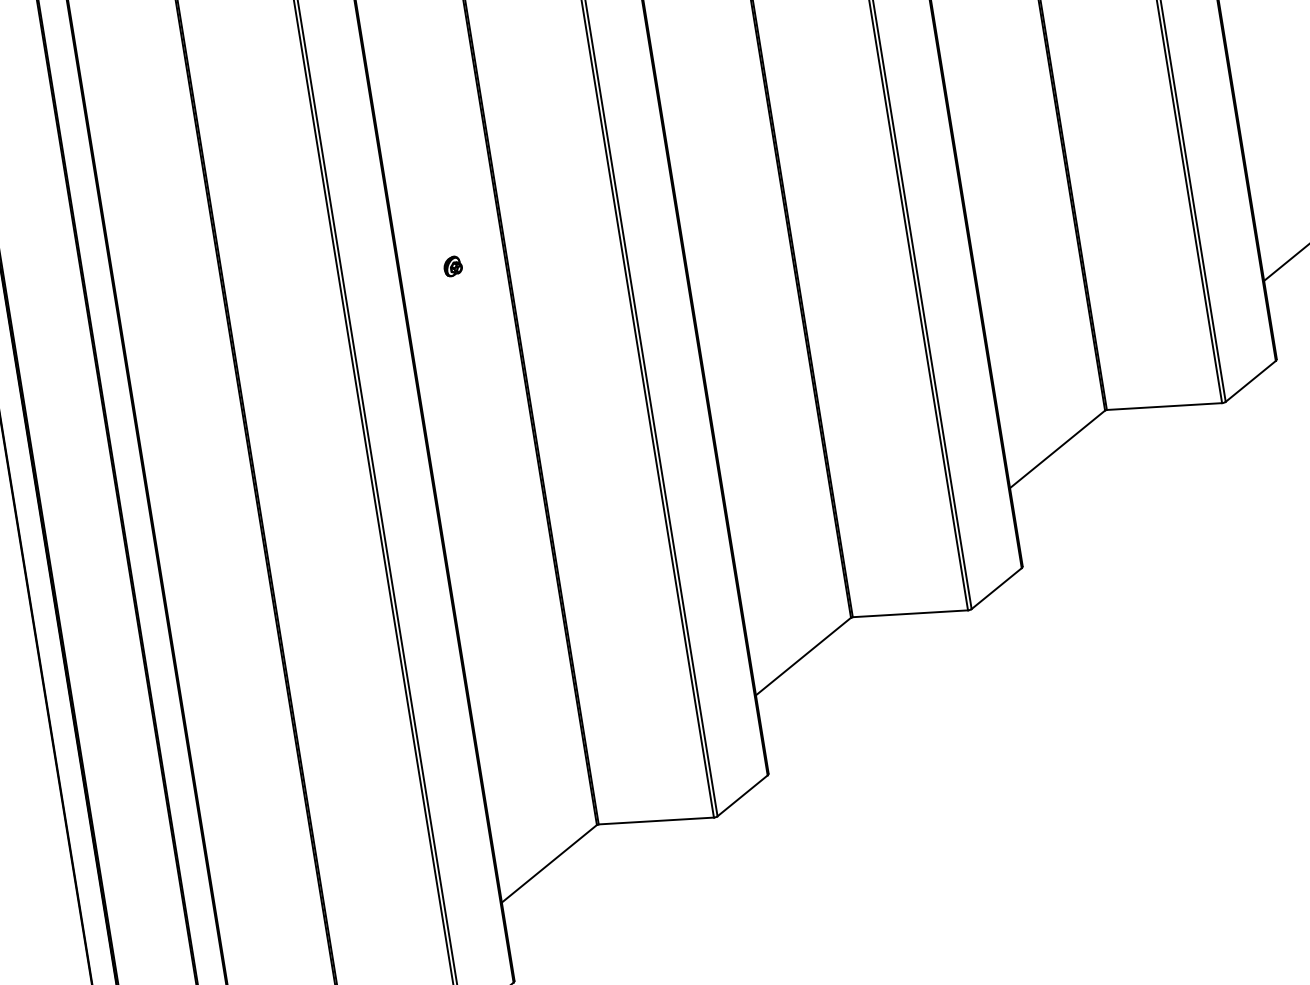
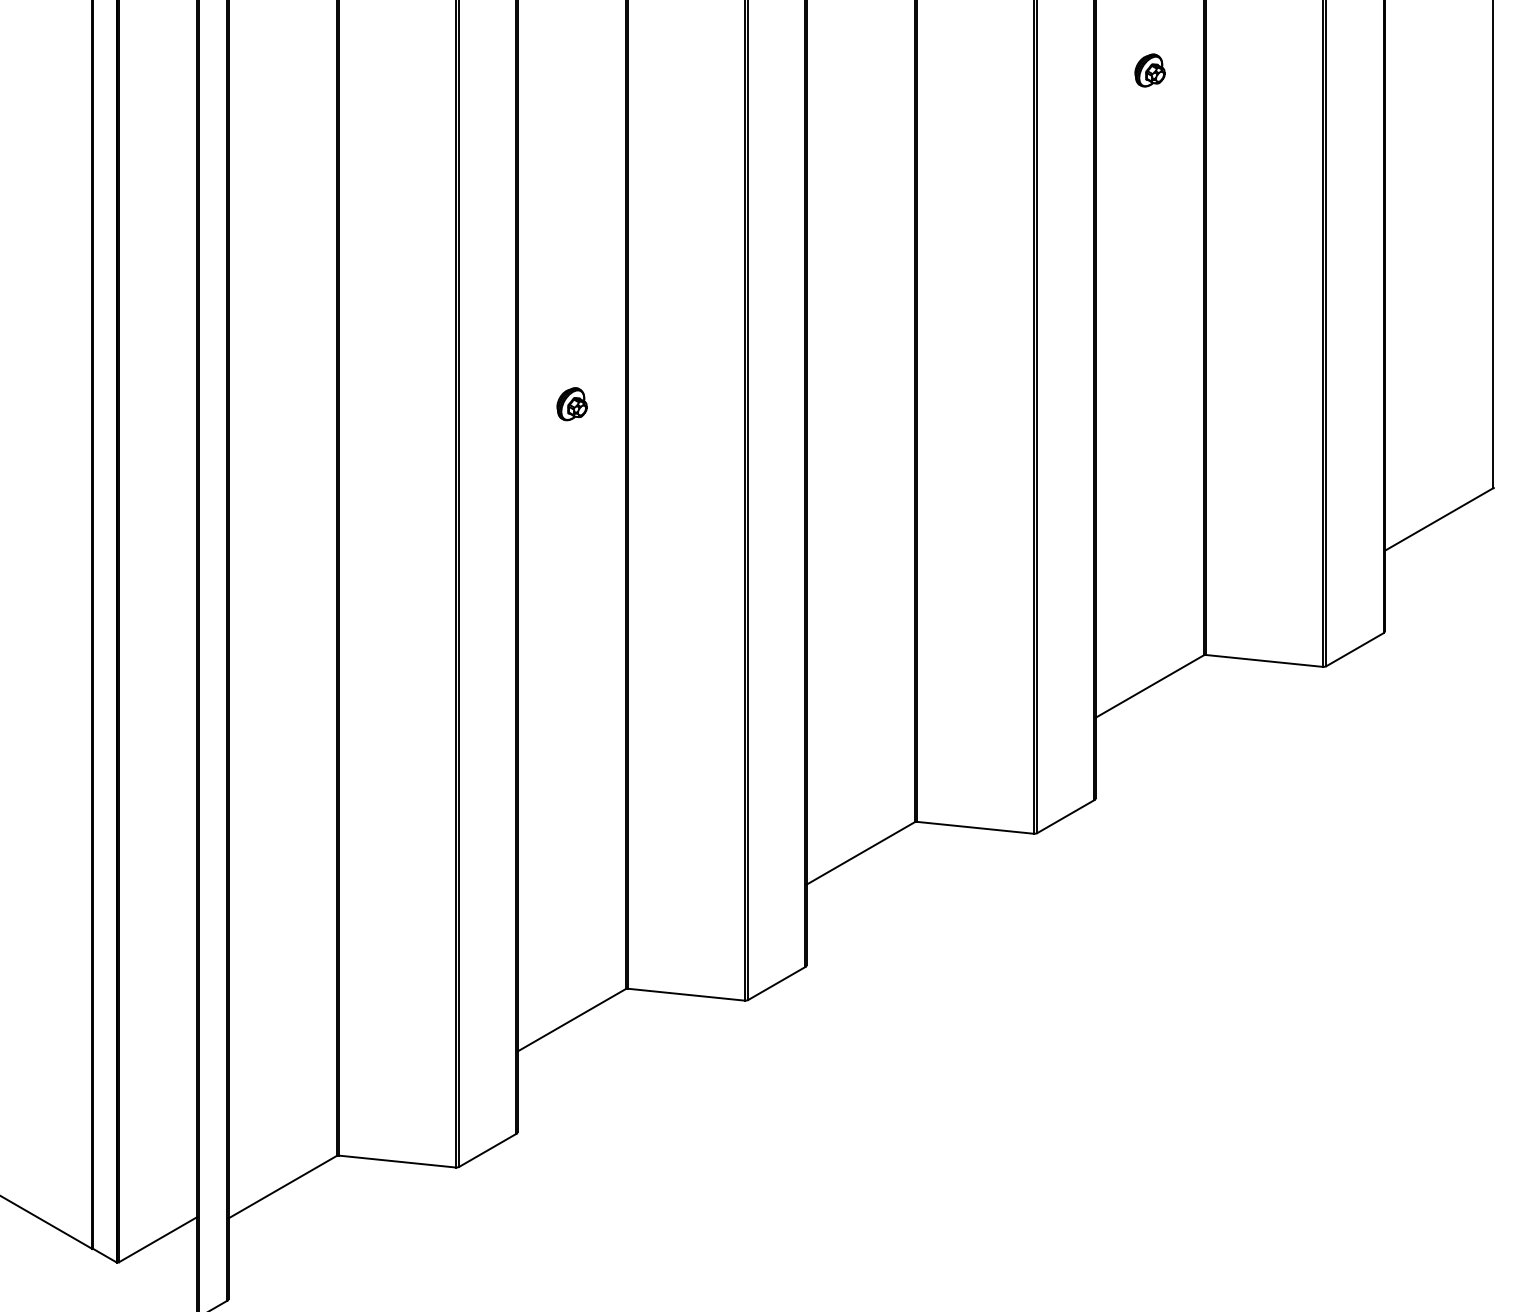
part: (452, 266) -> (571, 404), size x1.67

